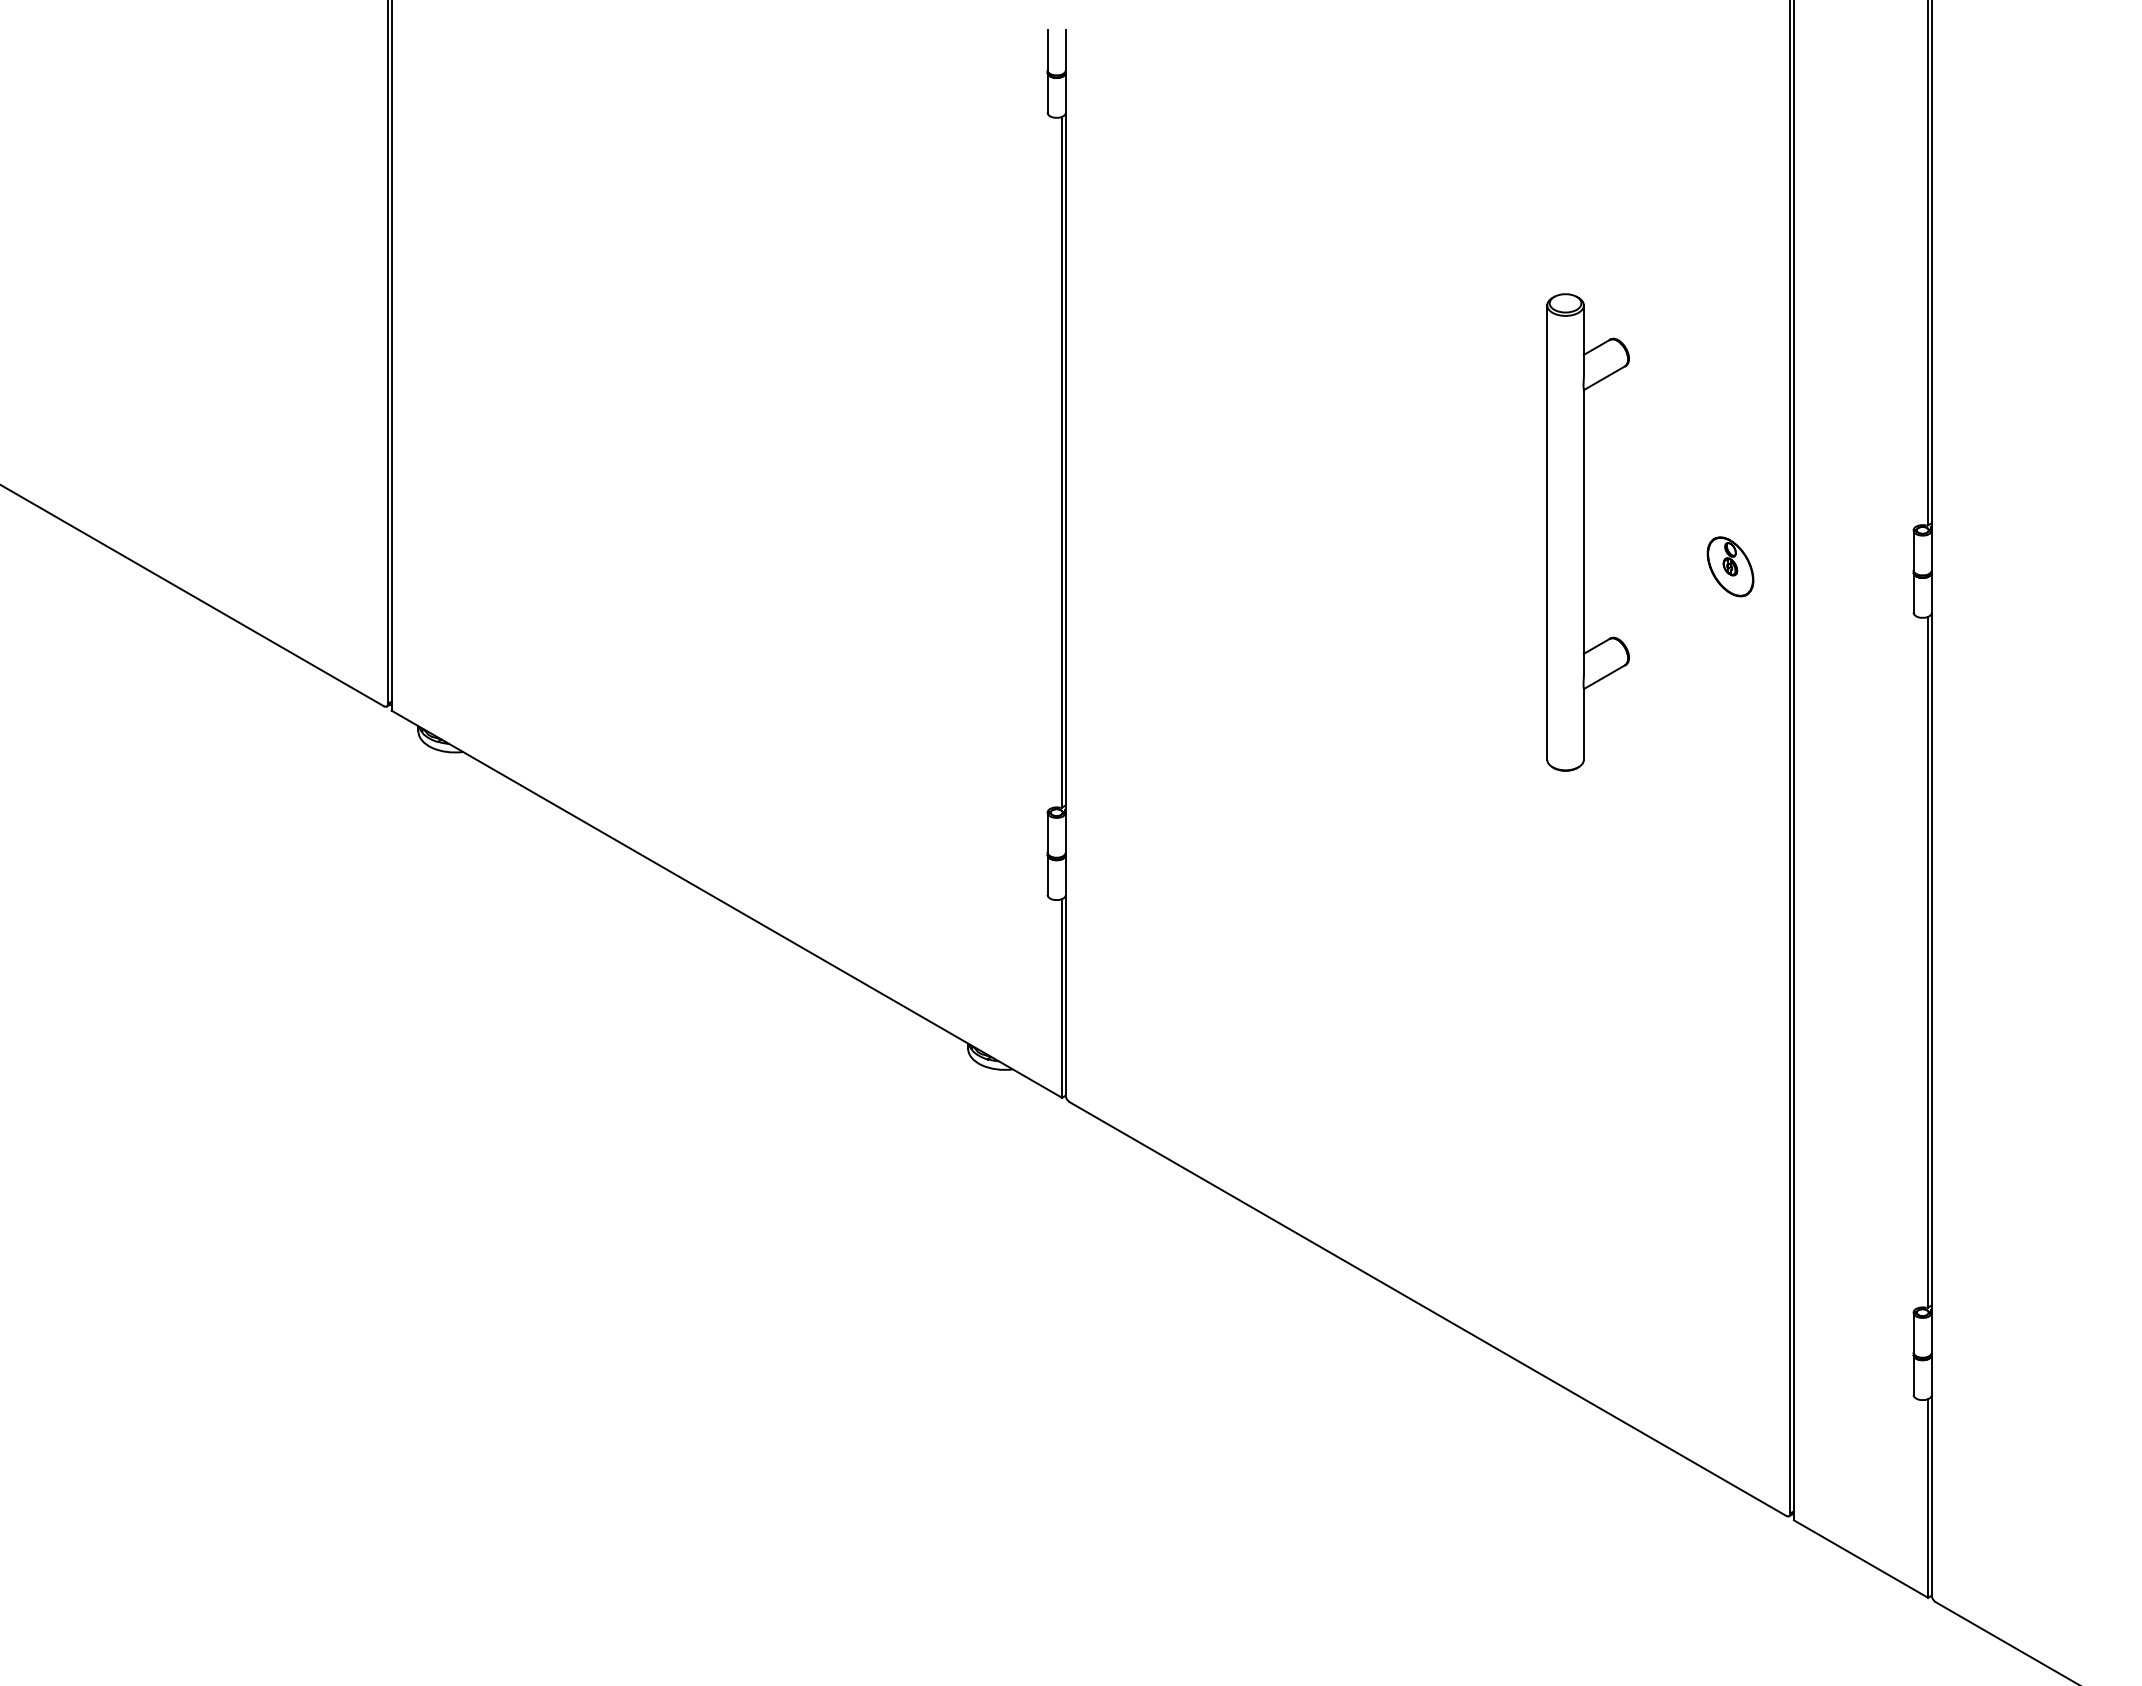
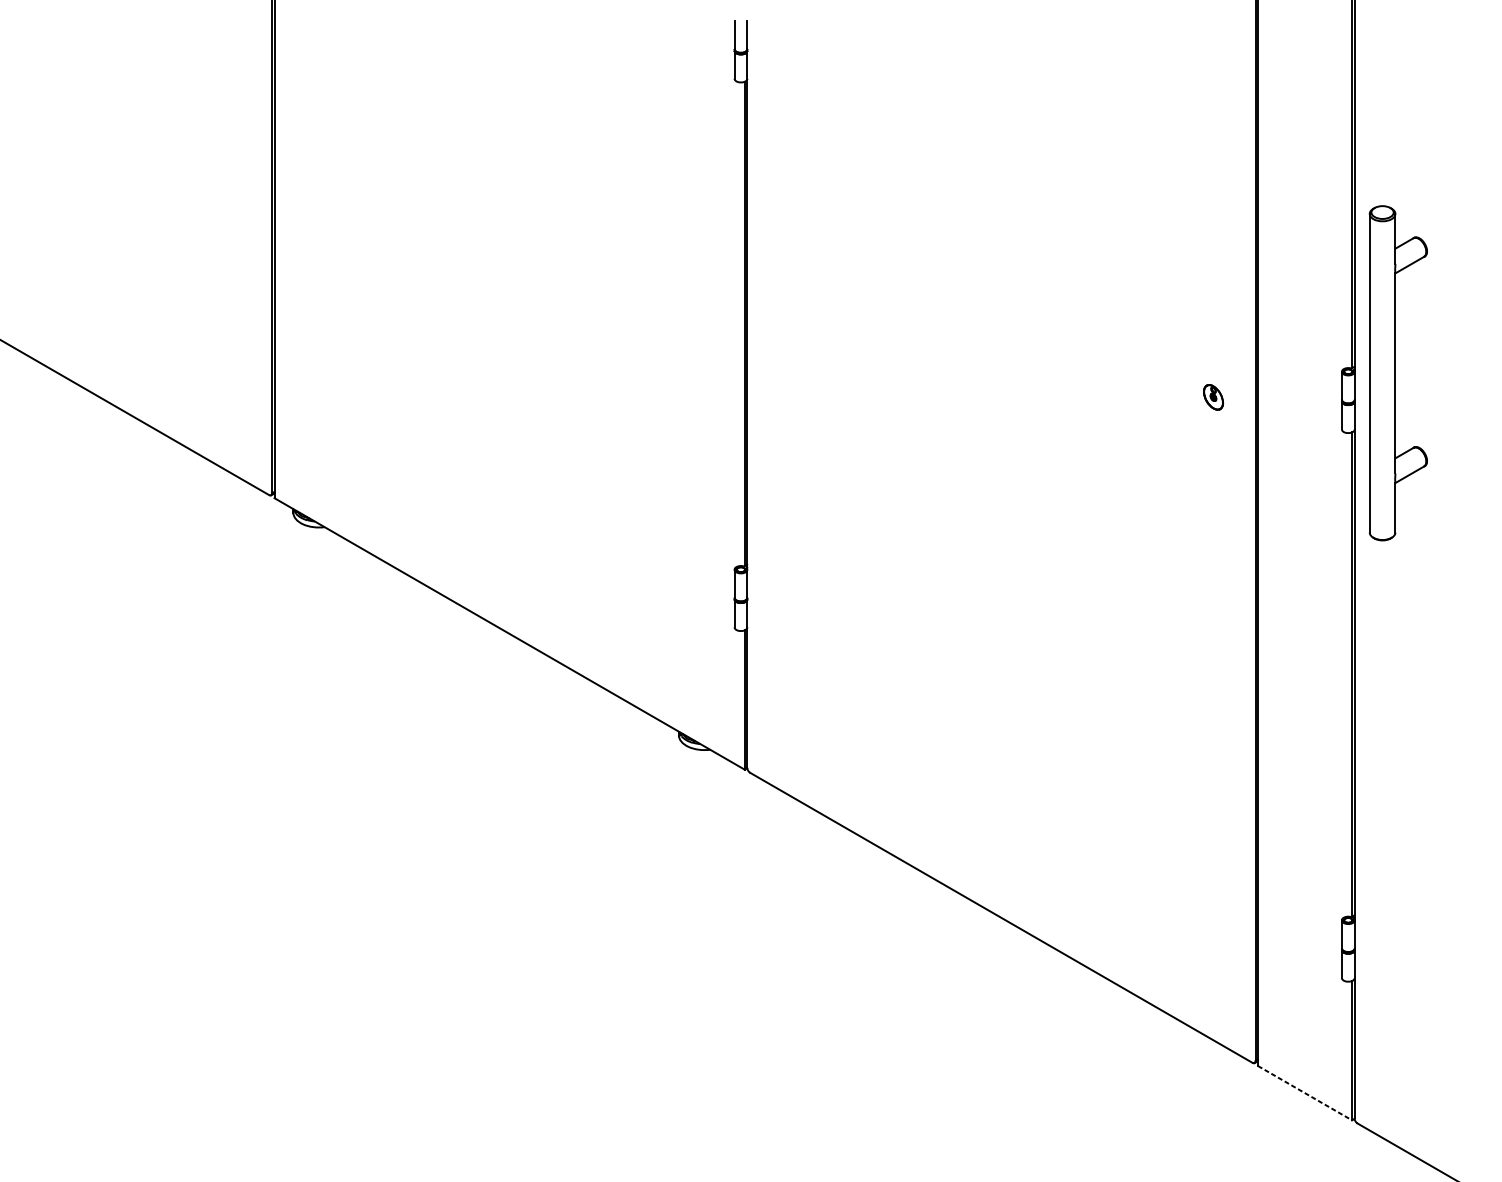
part: (1587, 532) -> (1397, 373), moved
part: (1730, 566) -> (1213, 397), size x0.6
line: (1861, 1559) -> (1305, 1093), solid -> dashed

